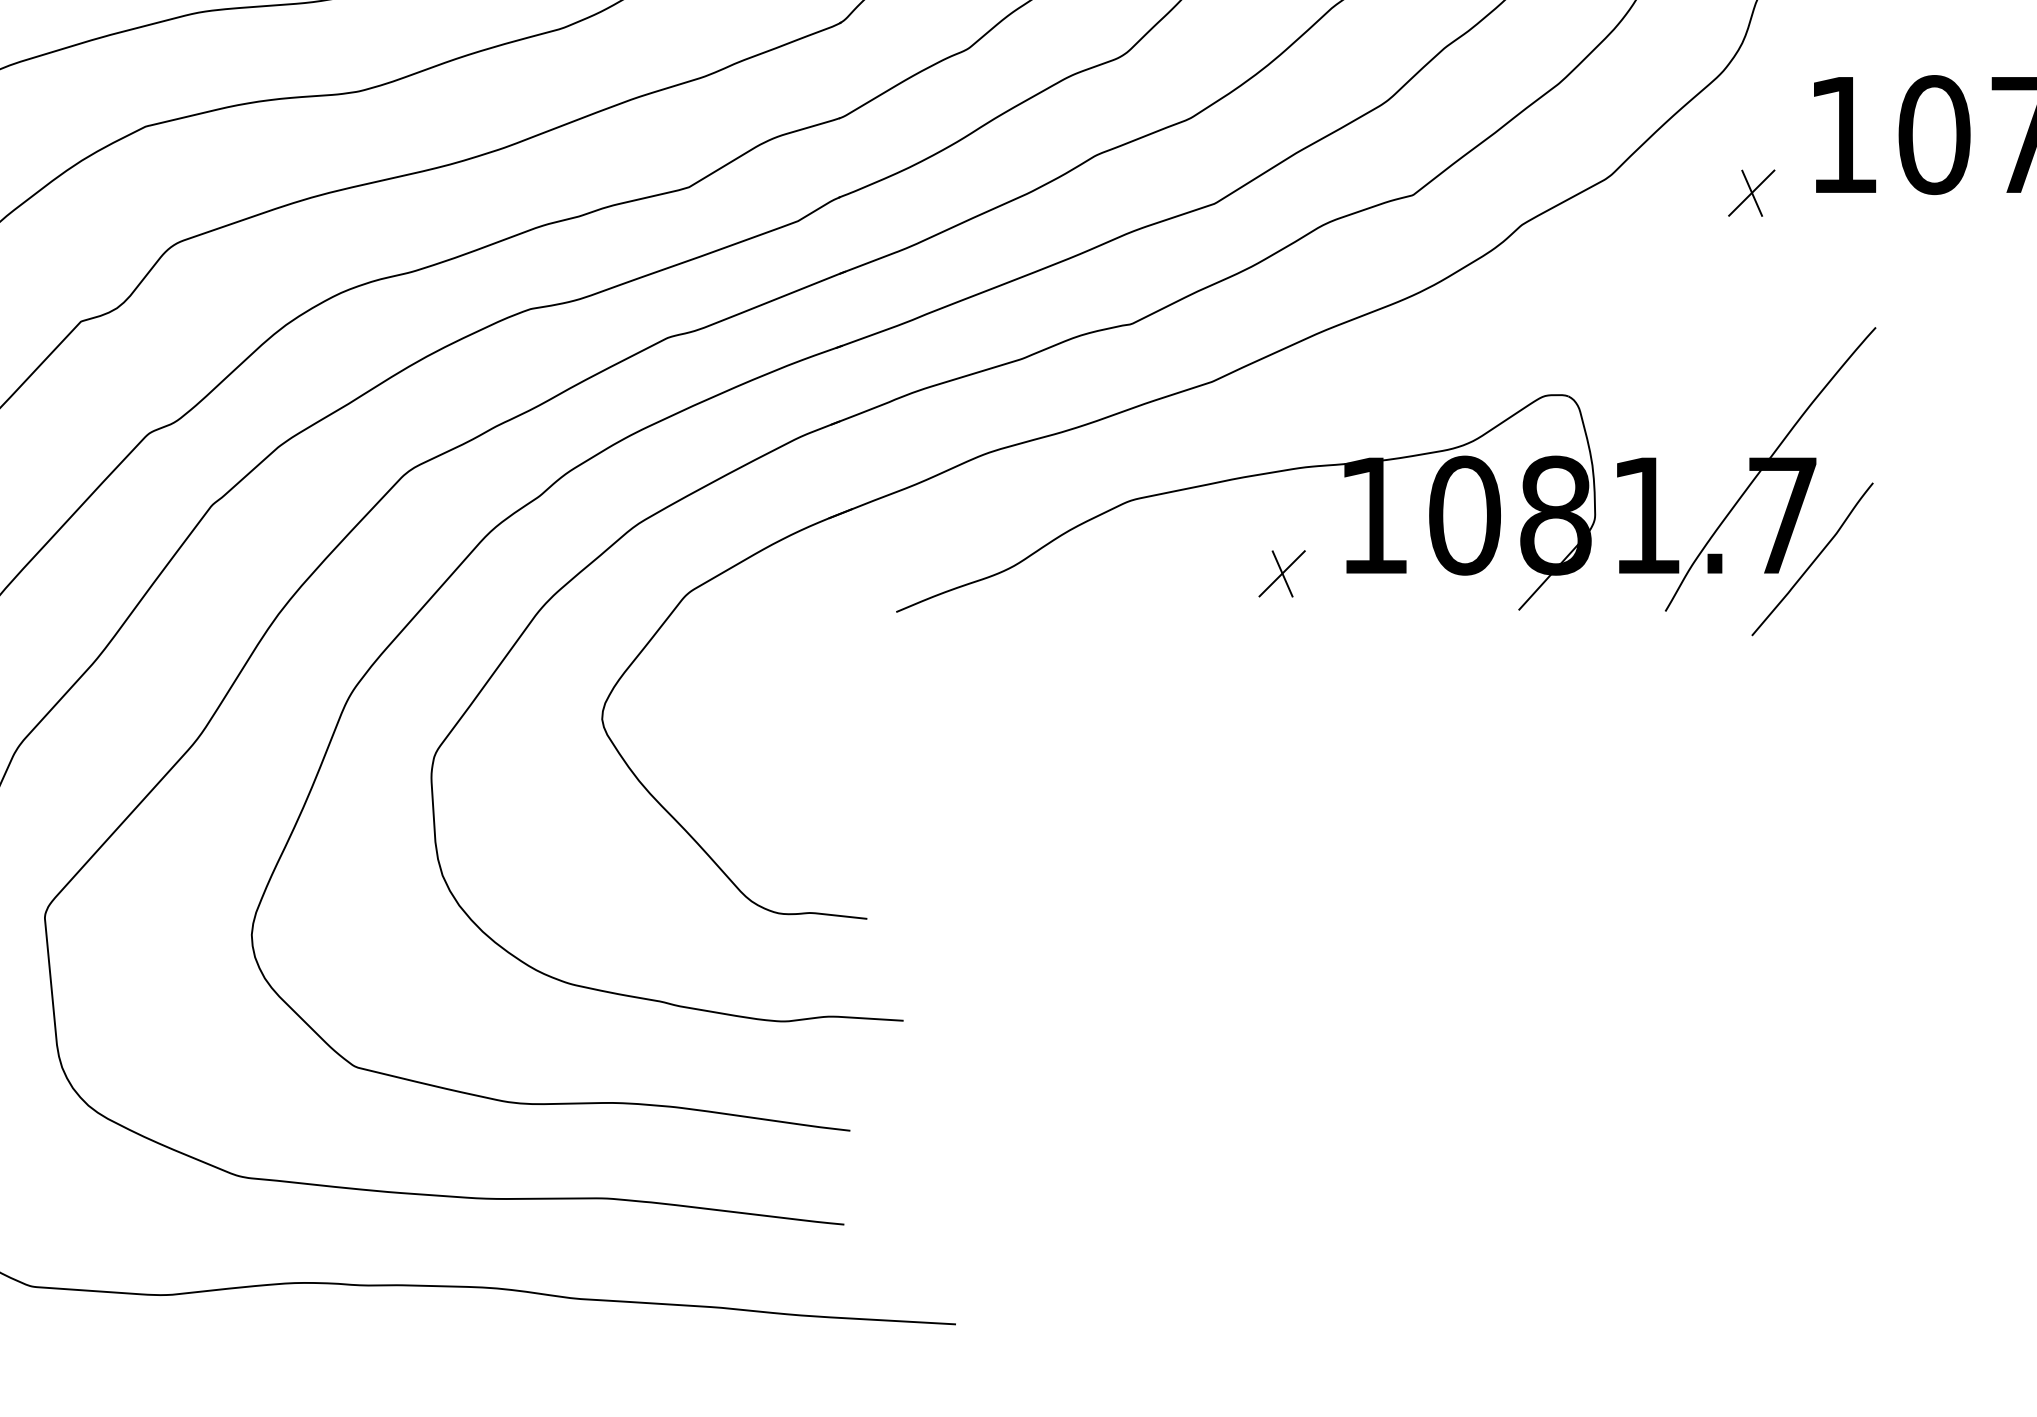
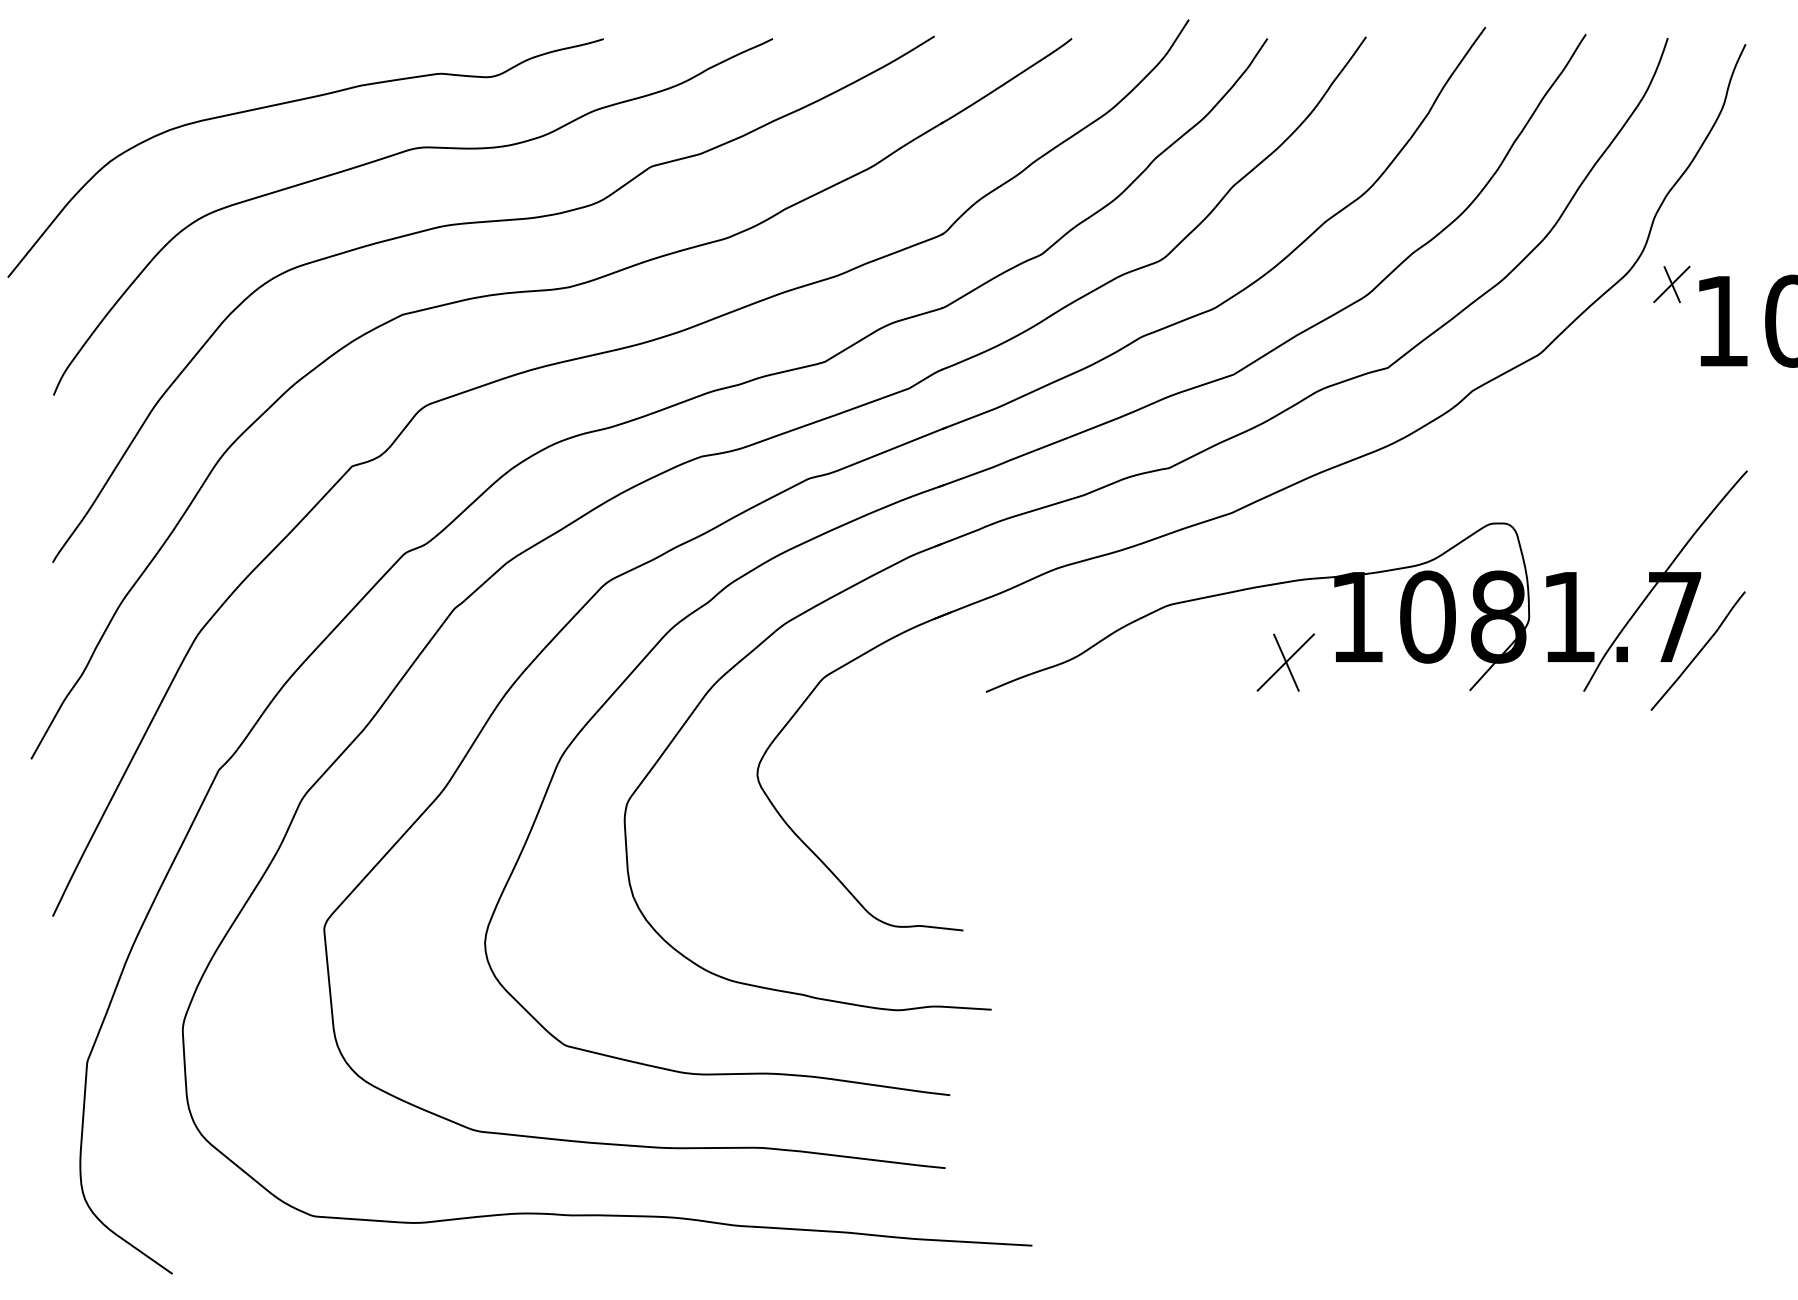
part: (1751, 193) -> (1671, 284), moved
part: (1281, 572) -> (1285, 661), size x1.6

